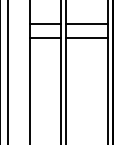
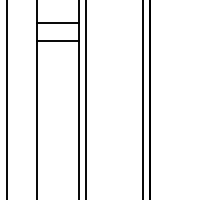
line: (86, 24) -> (114, 22), removed
line: (86, 37) -> (114, 40), removed

